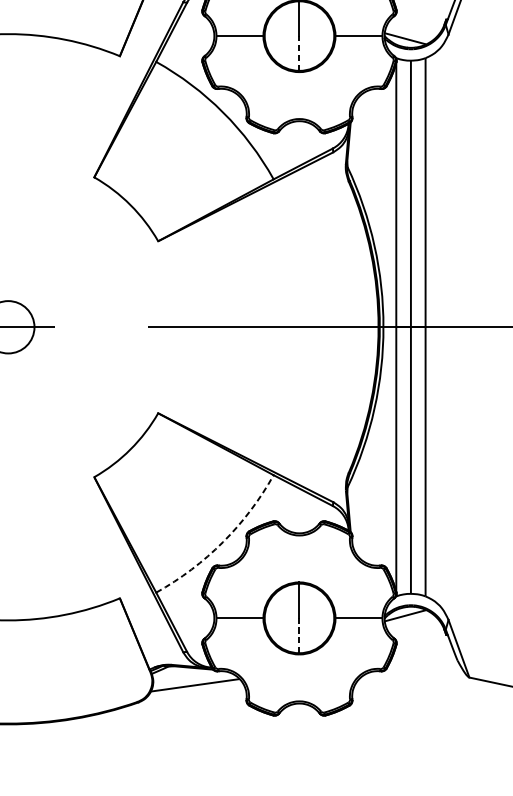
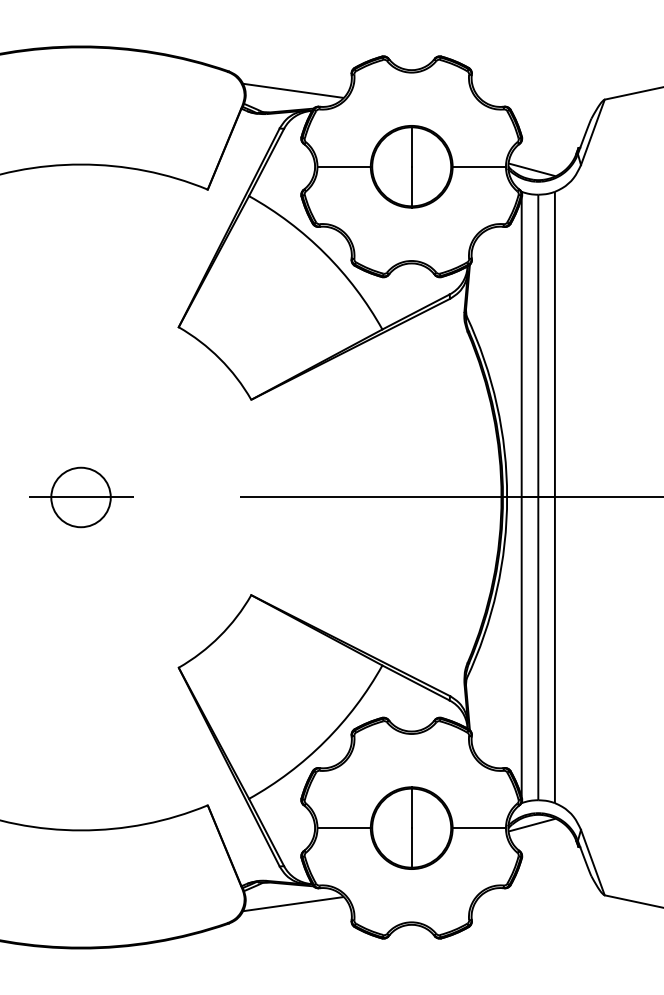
line: (299, 53) -> (411, 186), dashed -> solid
arc: (223, 542) -> (325, 741), dashed -> solid
line: (299, 635) -> (411, 847), dashed -> solid

